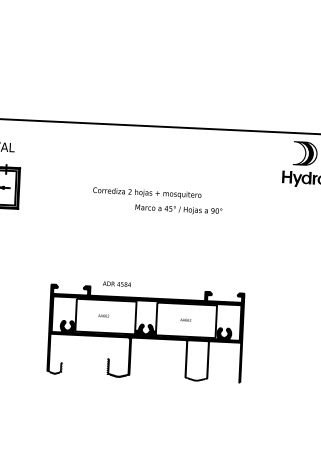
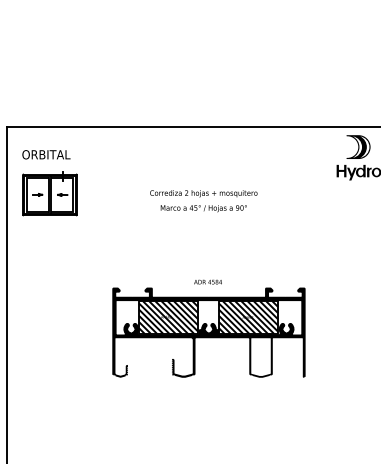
text: (178, 209) -> (203, 208), moved
text: (116, 283) -> (207, 281), moved
hatch: (105, 316) -> (168, 317), added
hatch: (186, 320) -> (248, 317), added

